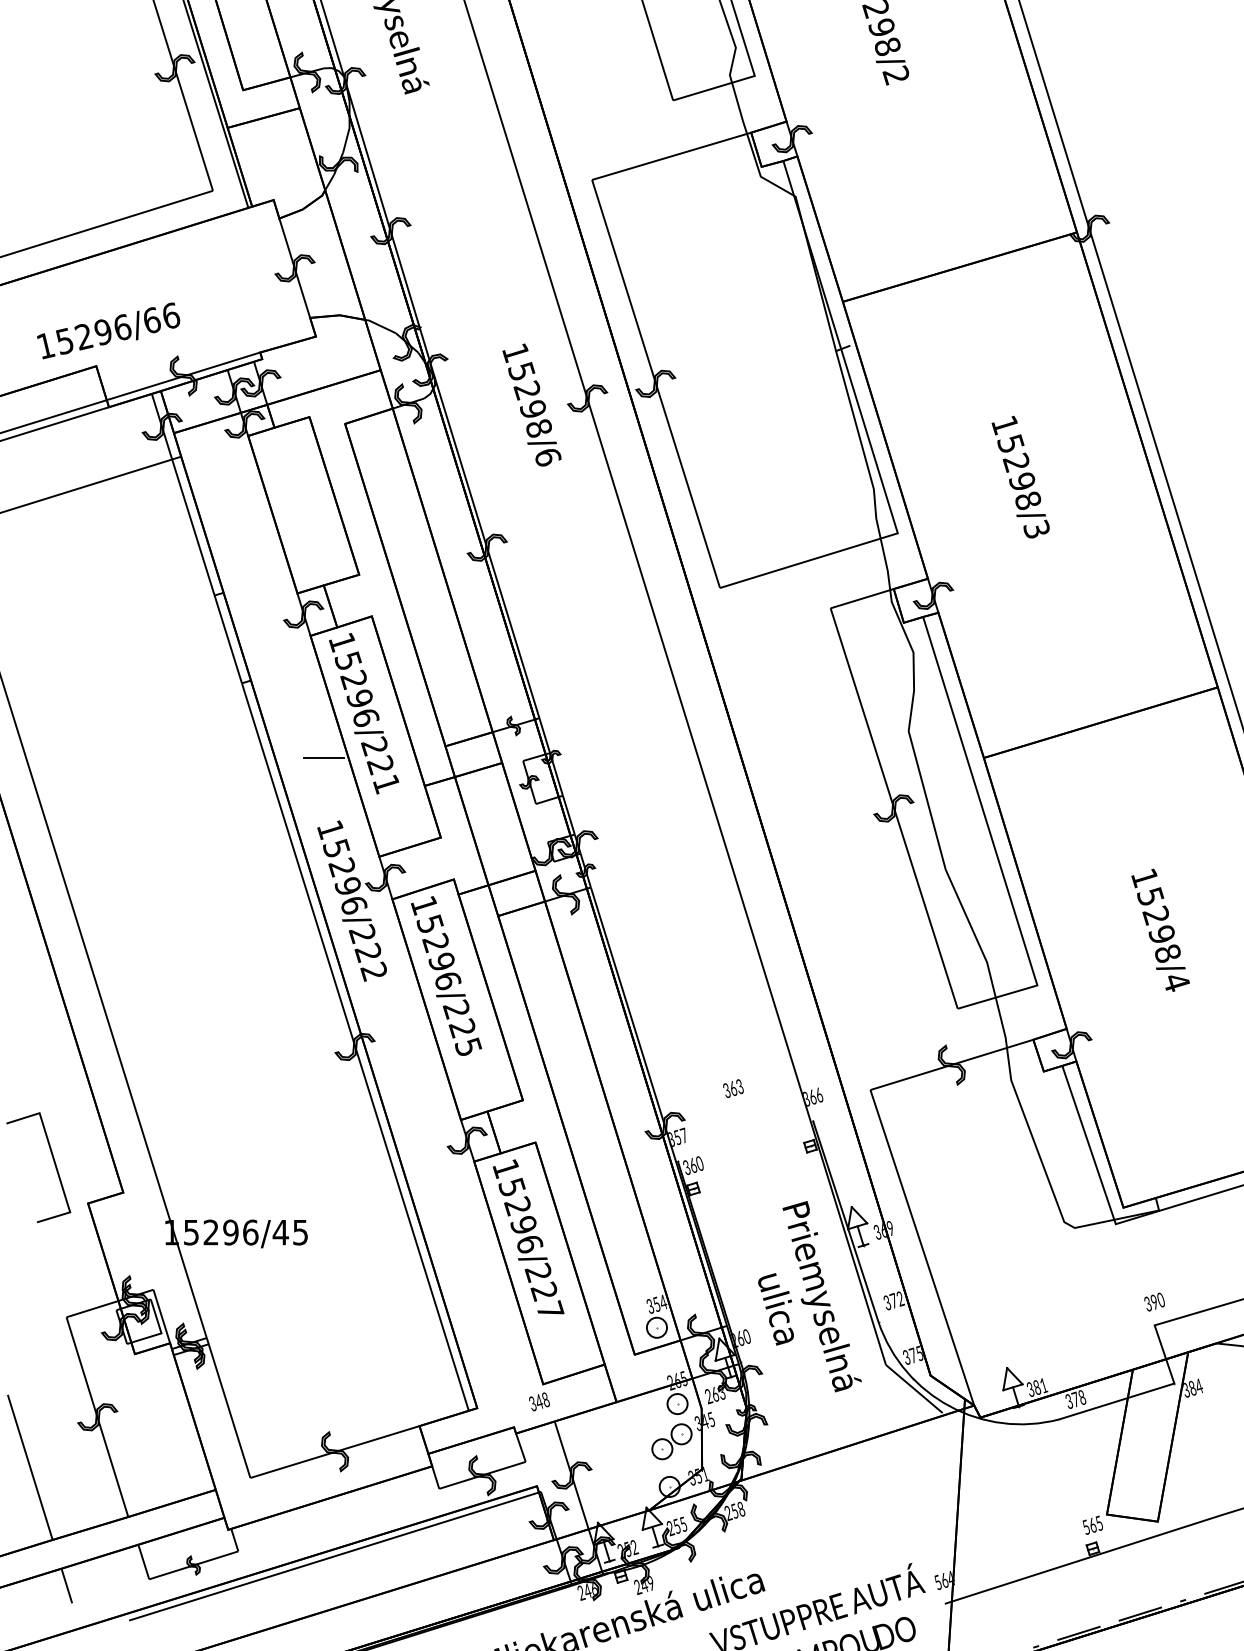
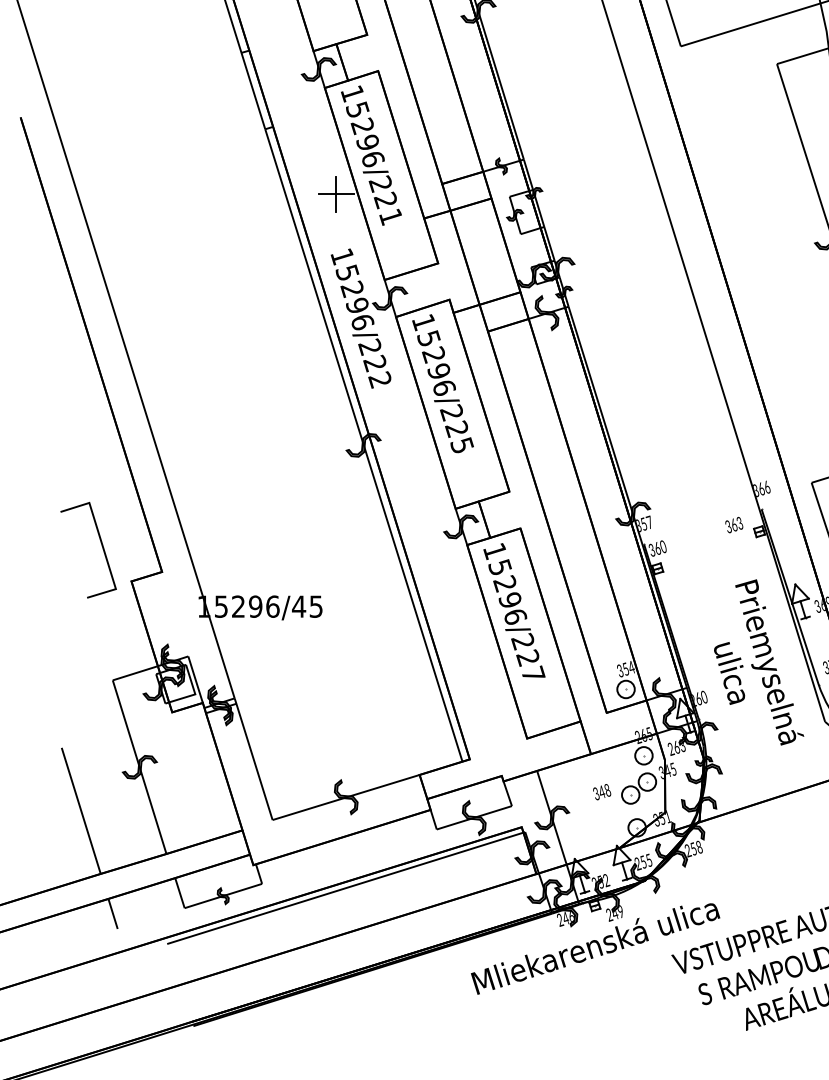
line: (323, 757) -> (336, 193), added
text: (733, 1088) -> (734, 524), moved
text: (539, 1401) -> (602, 791), moved

